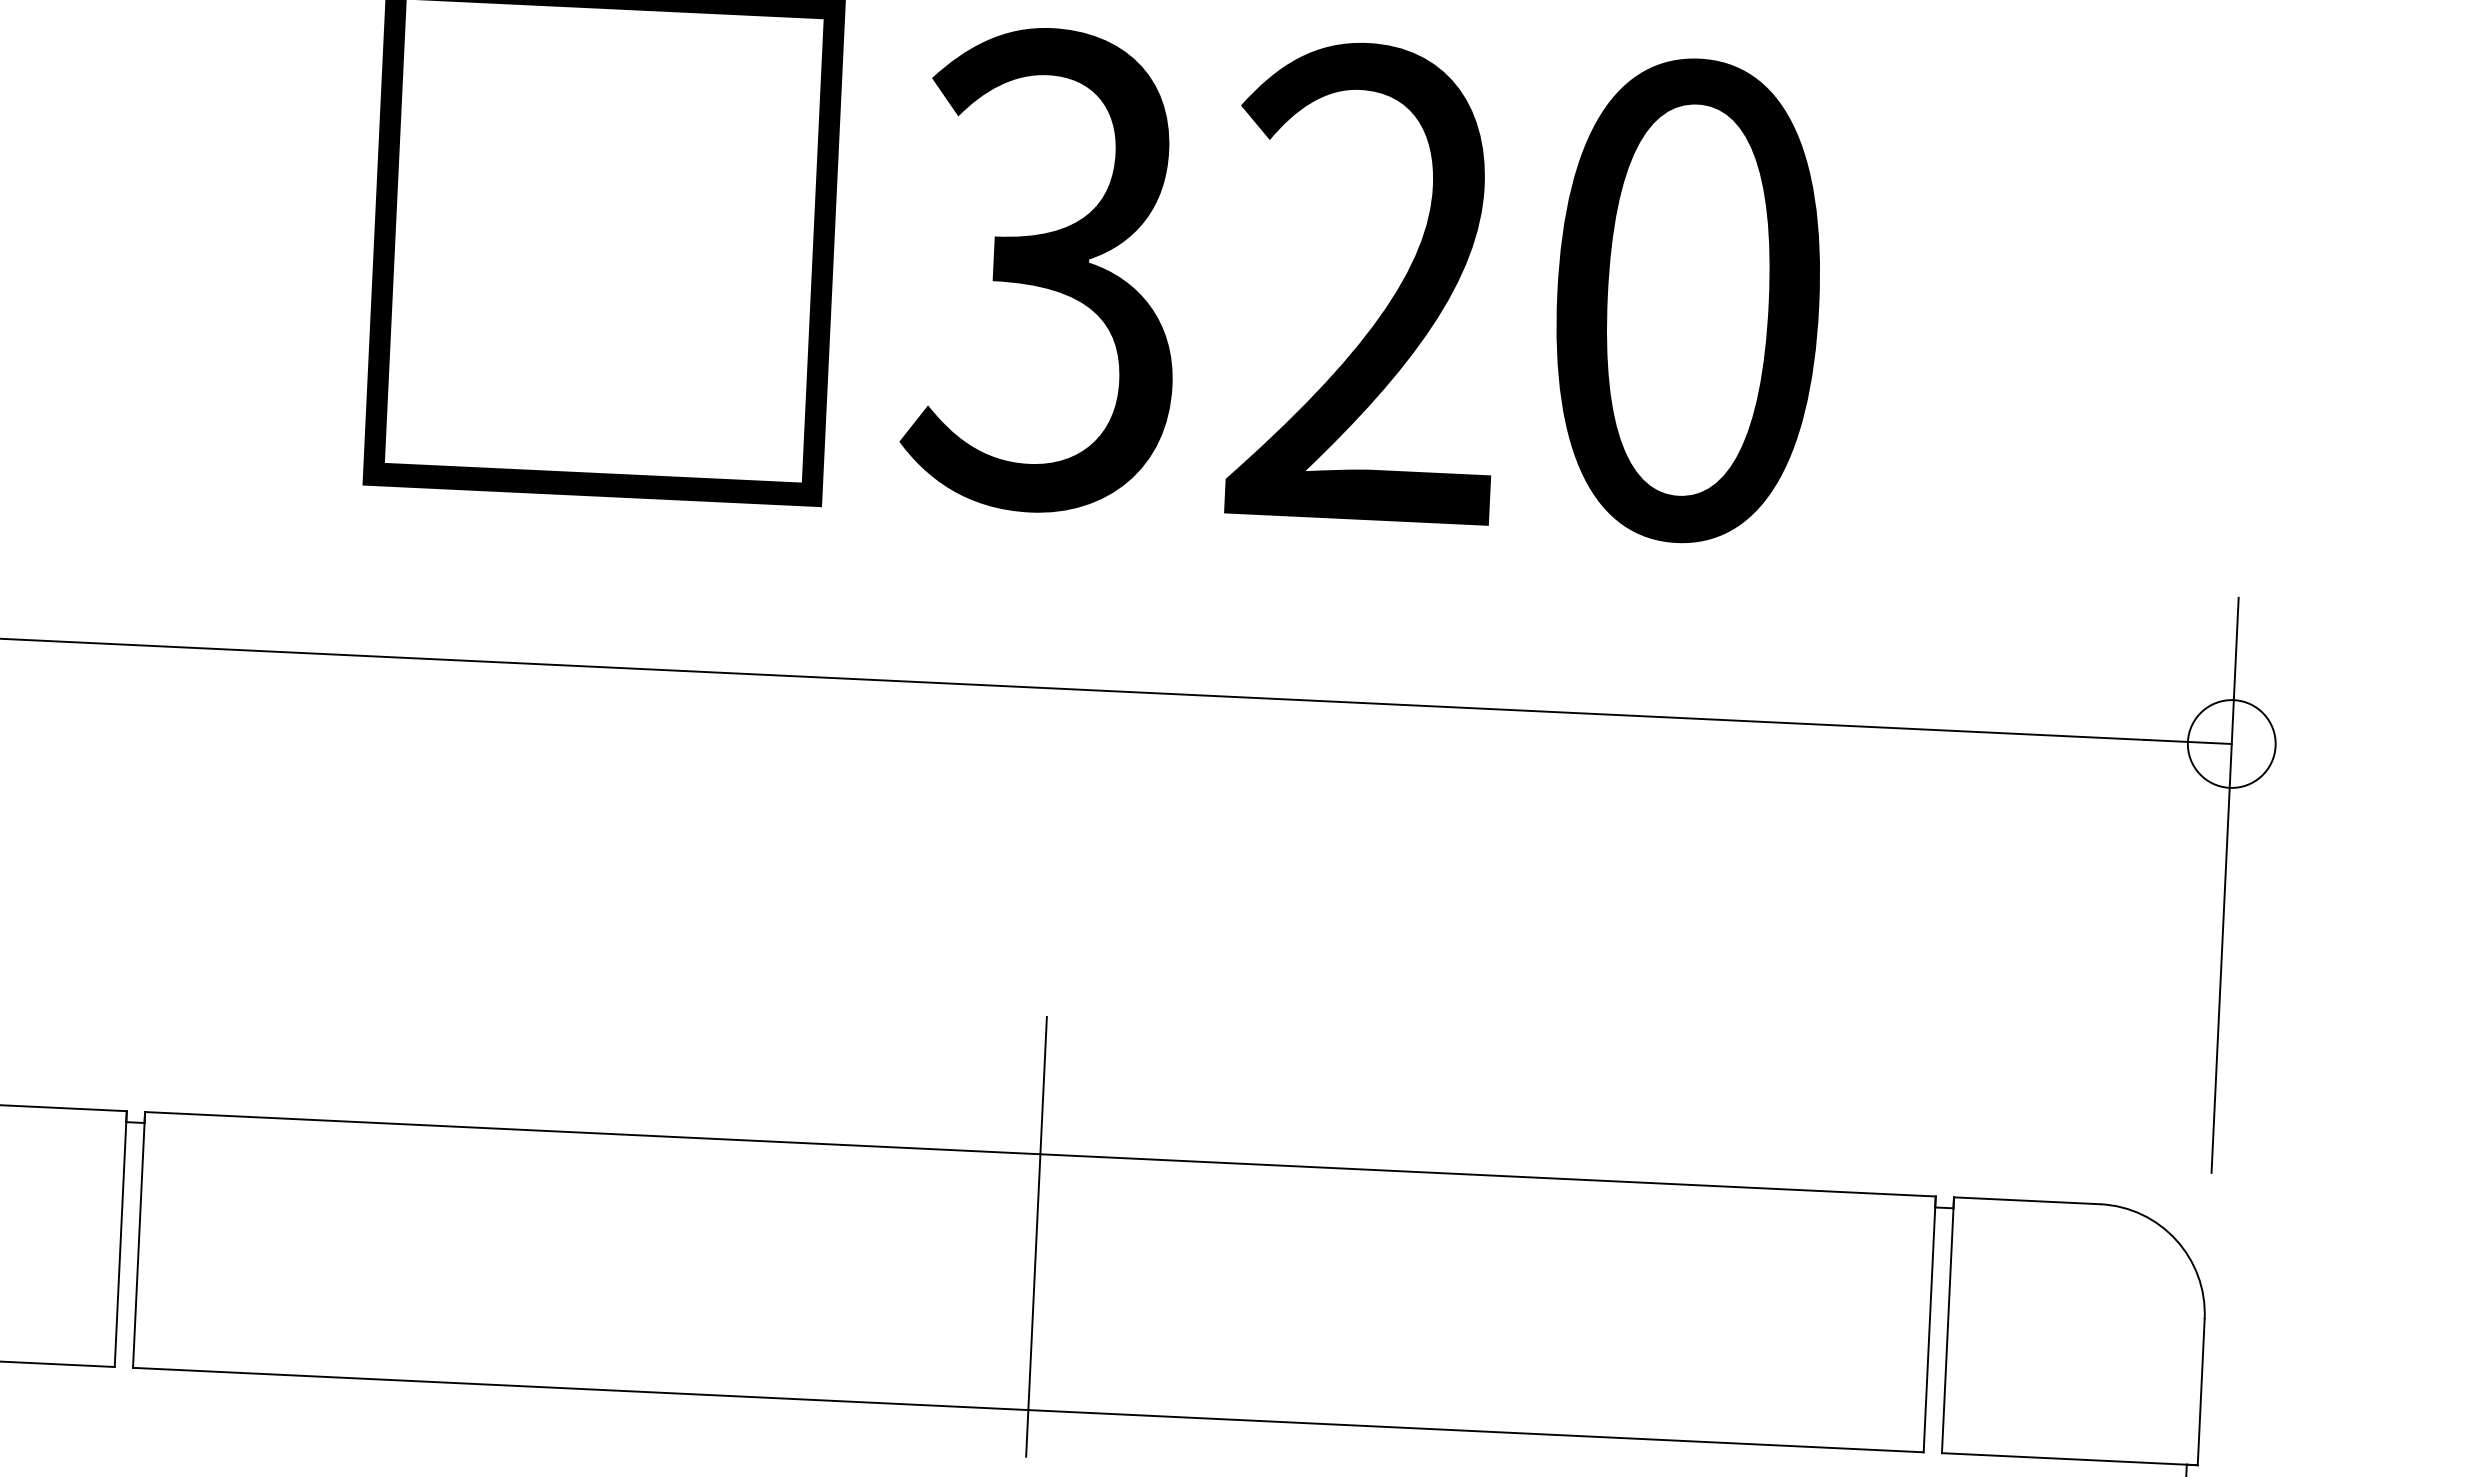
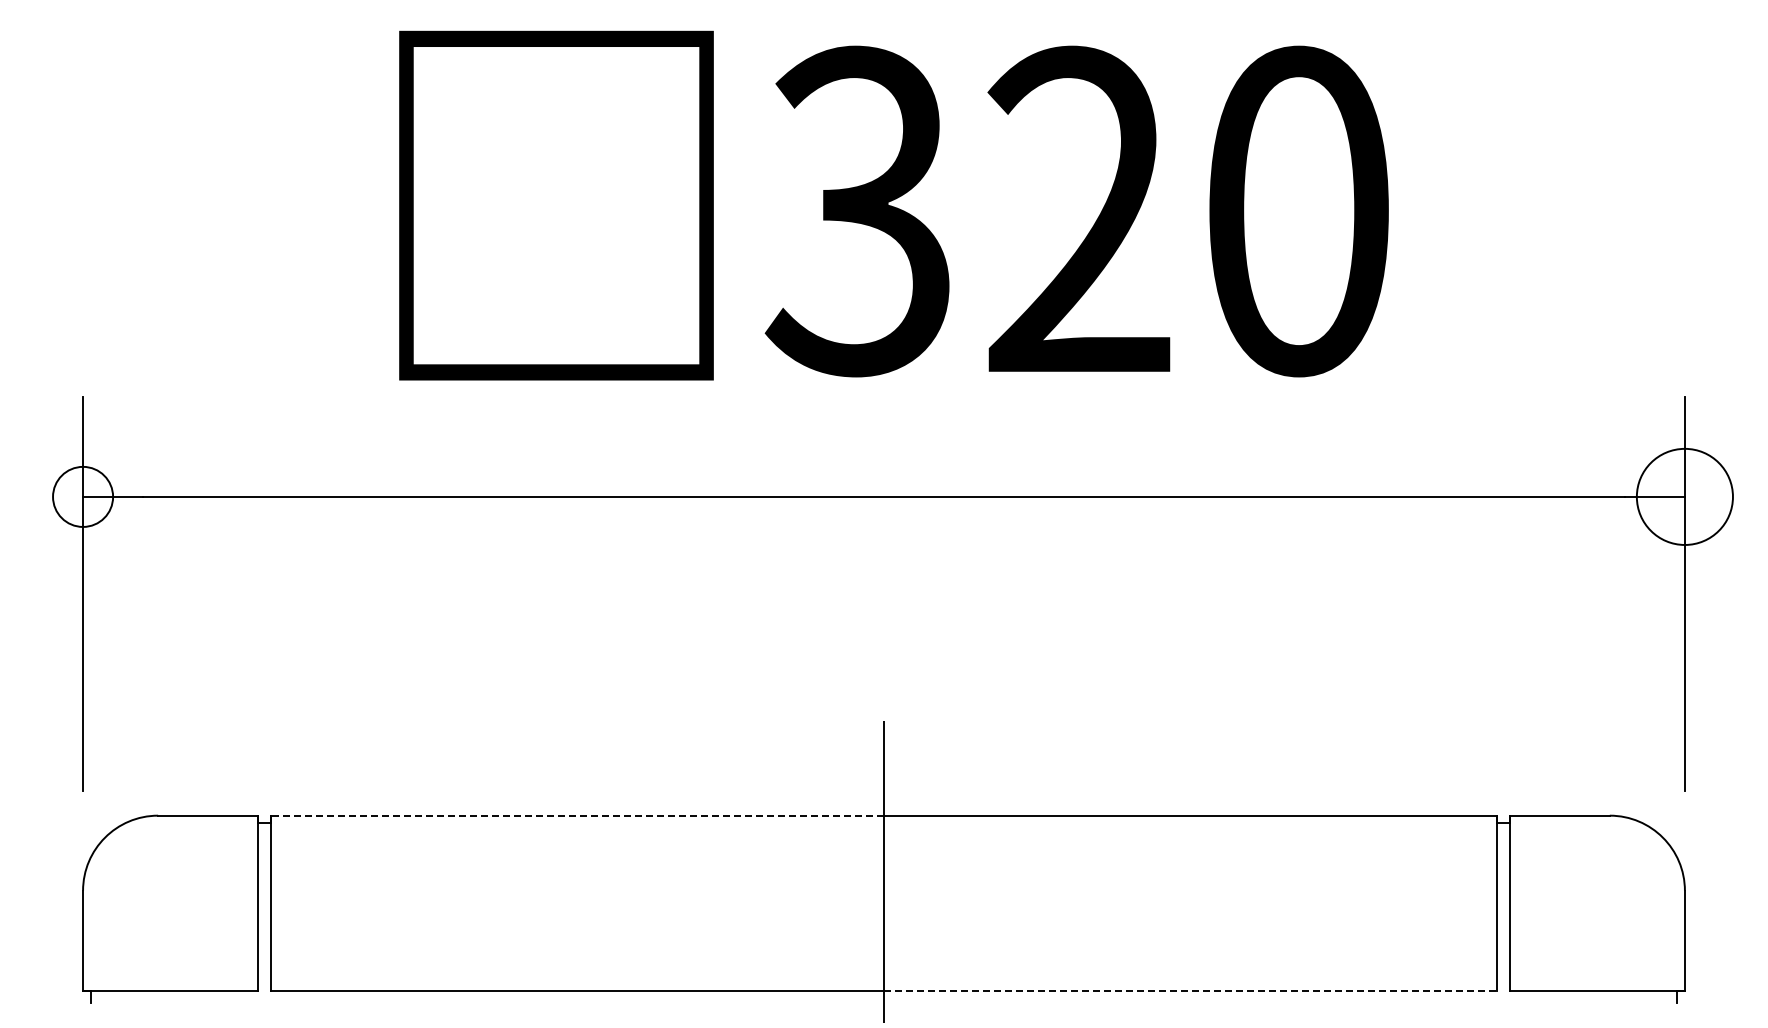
circle: (2231, 743) -> (1684, 496), size x1.6
line: (592, 1132) -> (577, 815), solid -> dashed
line: (1475, 1430) -> (1190, 990), solid -> dashed

